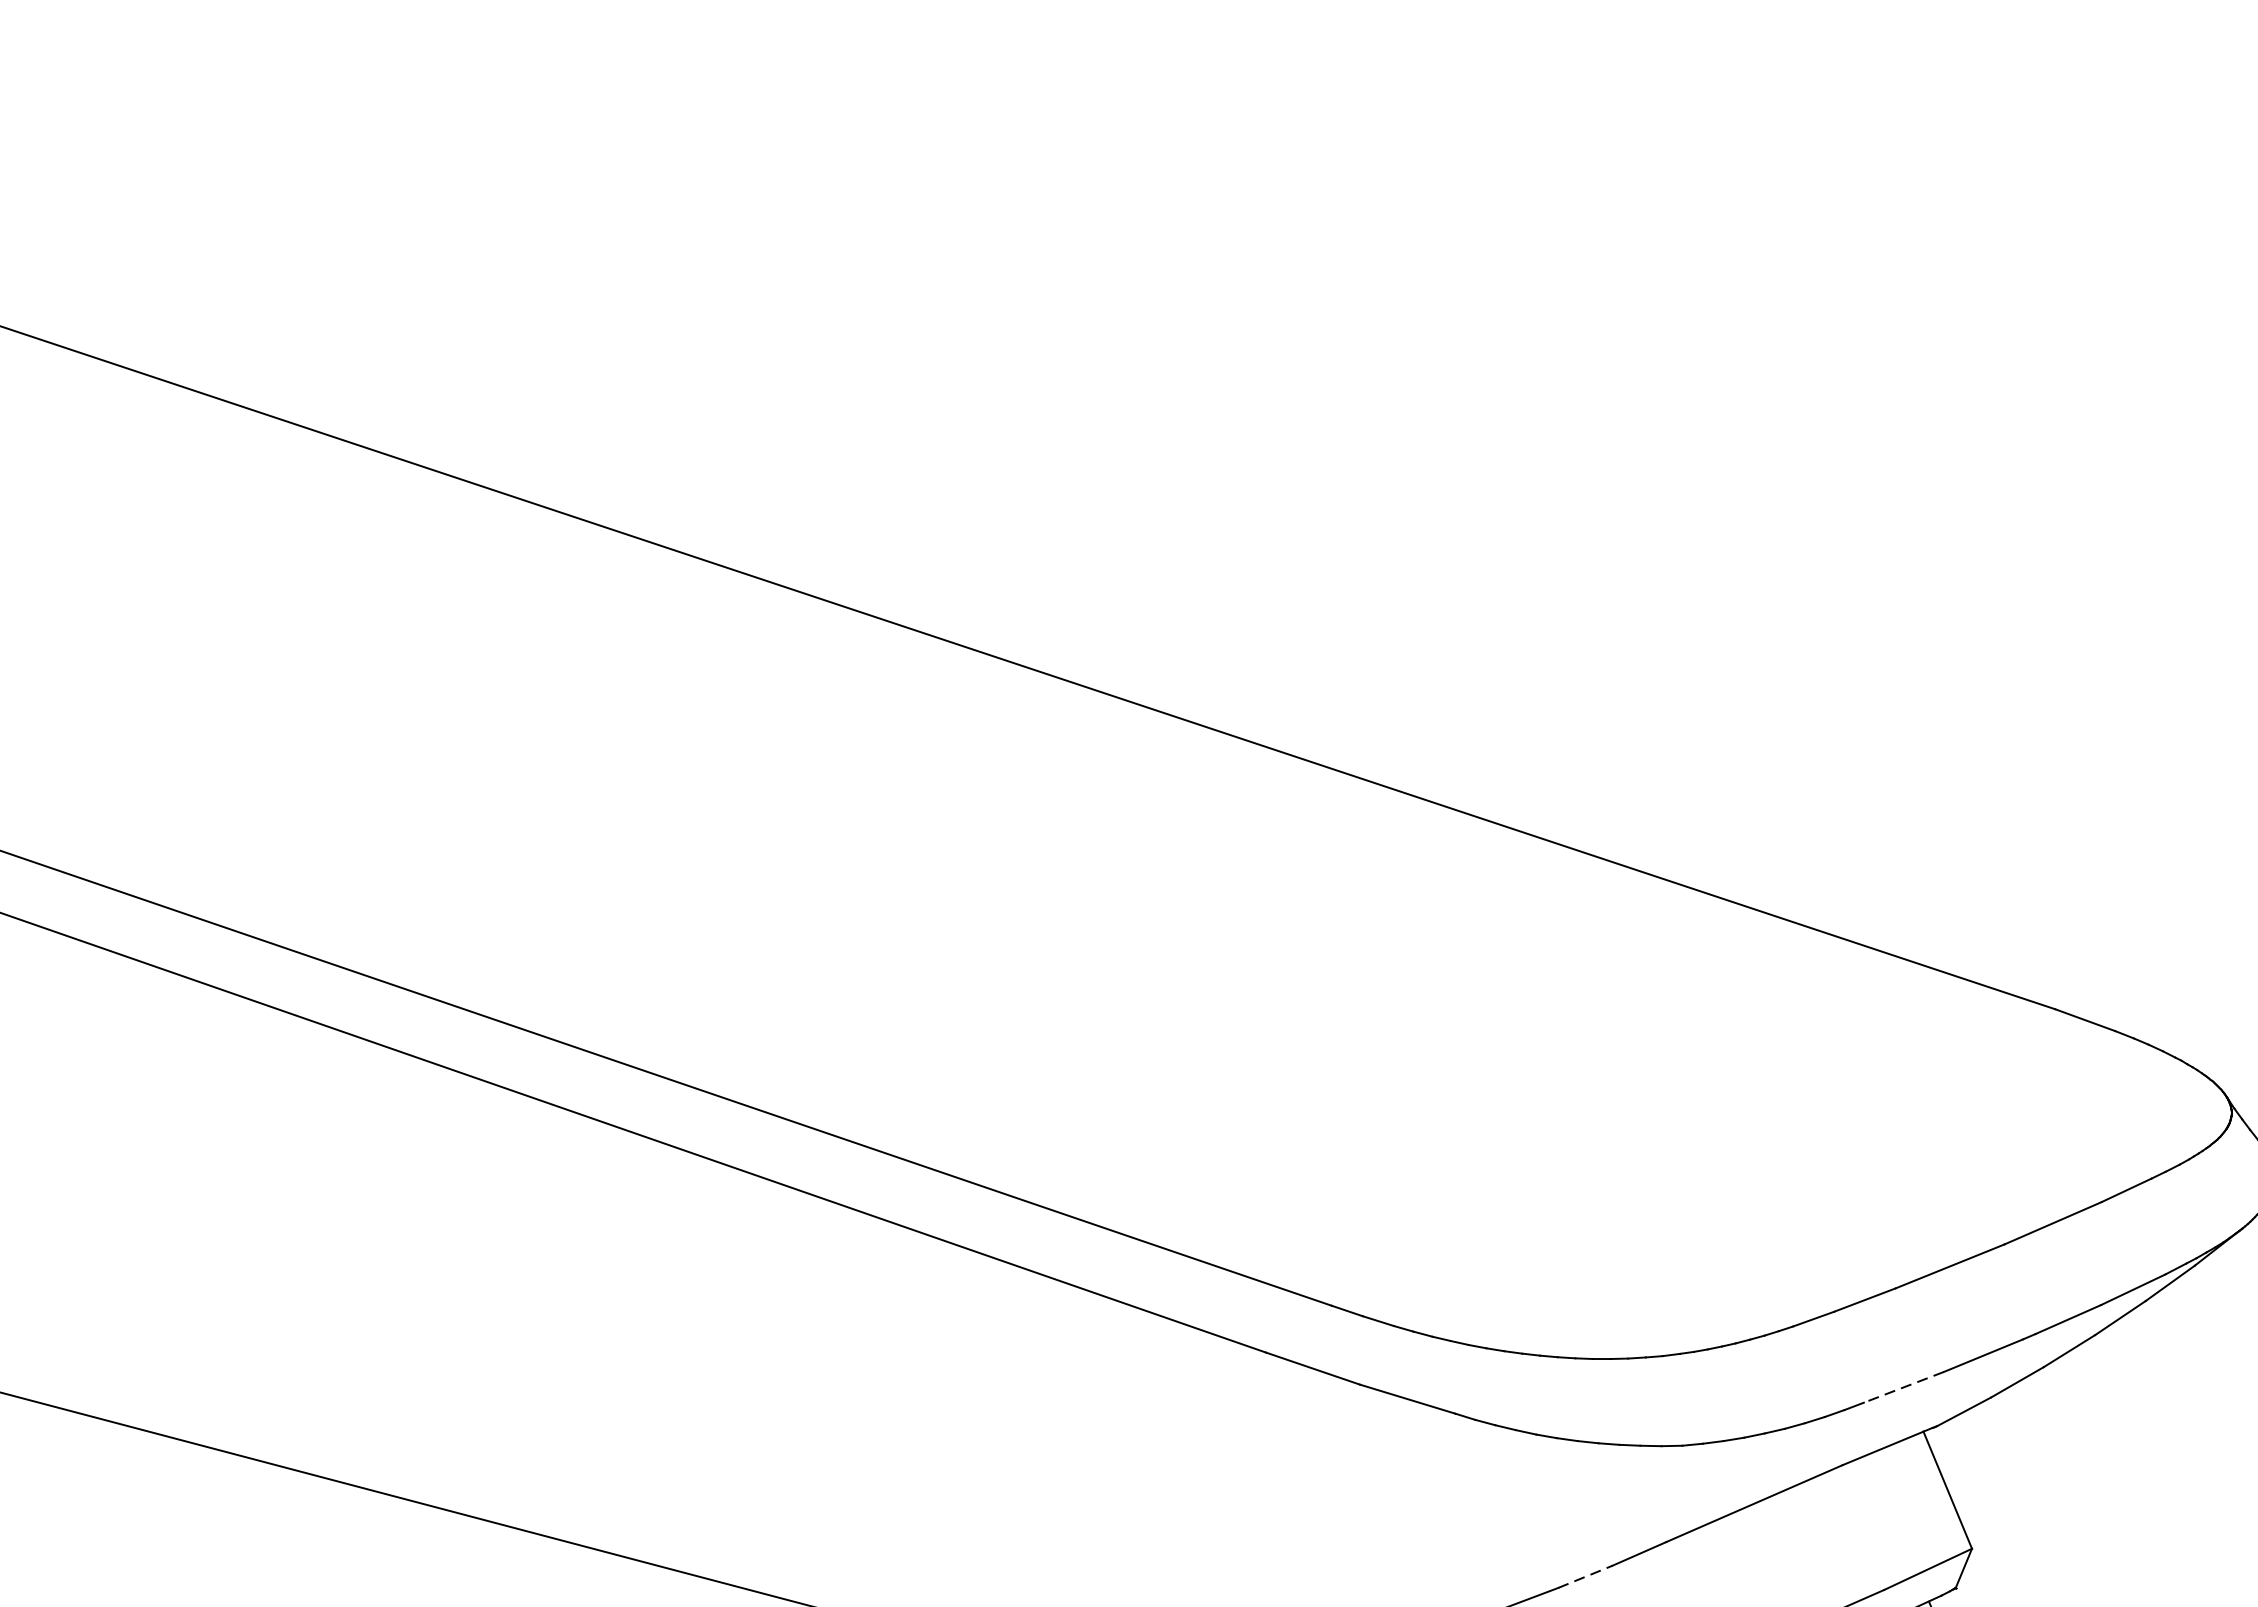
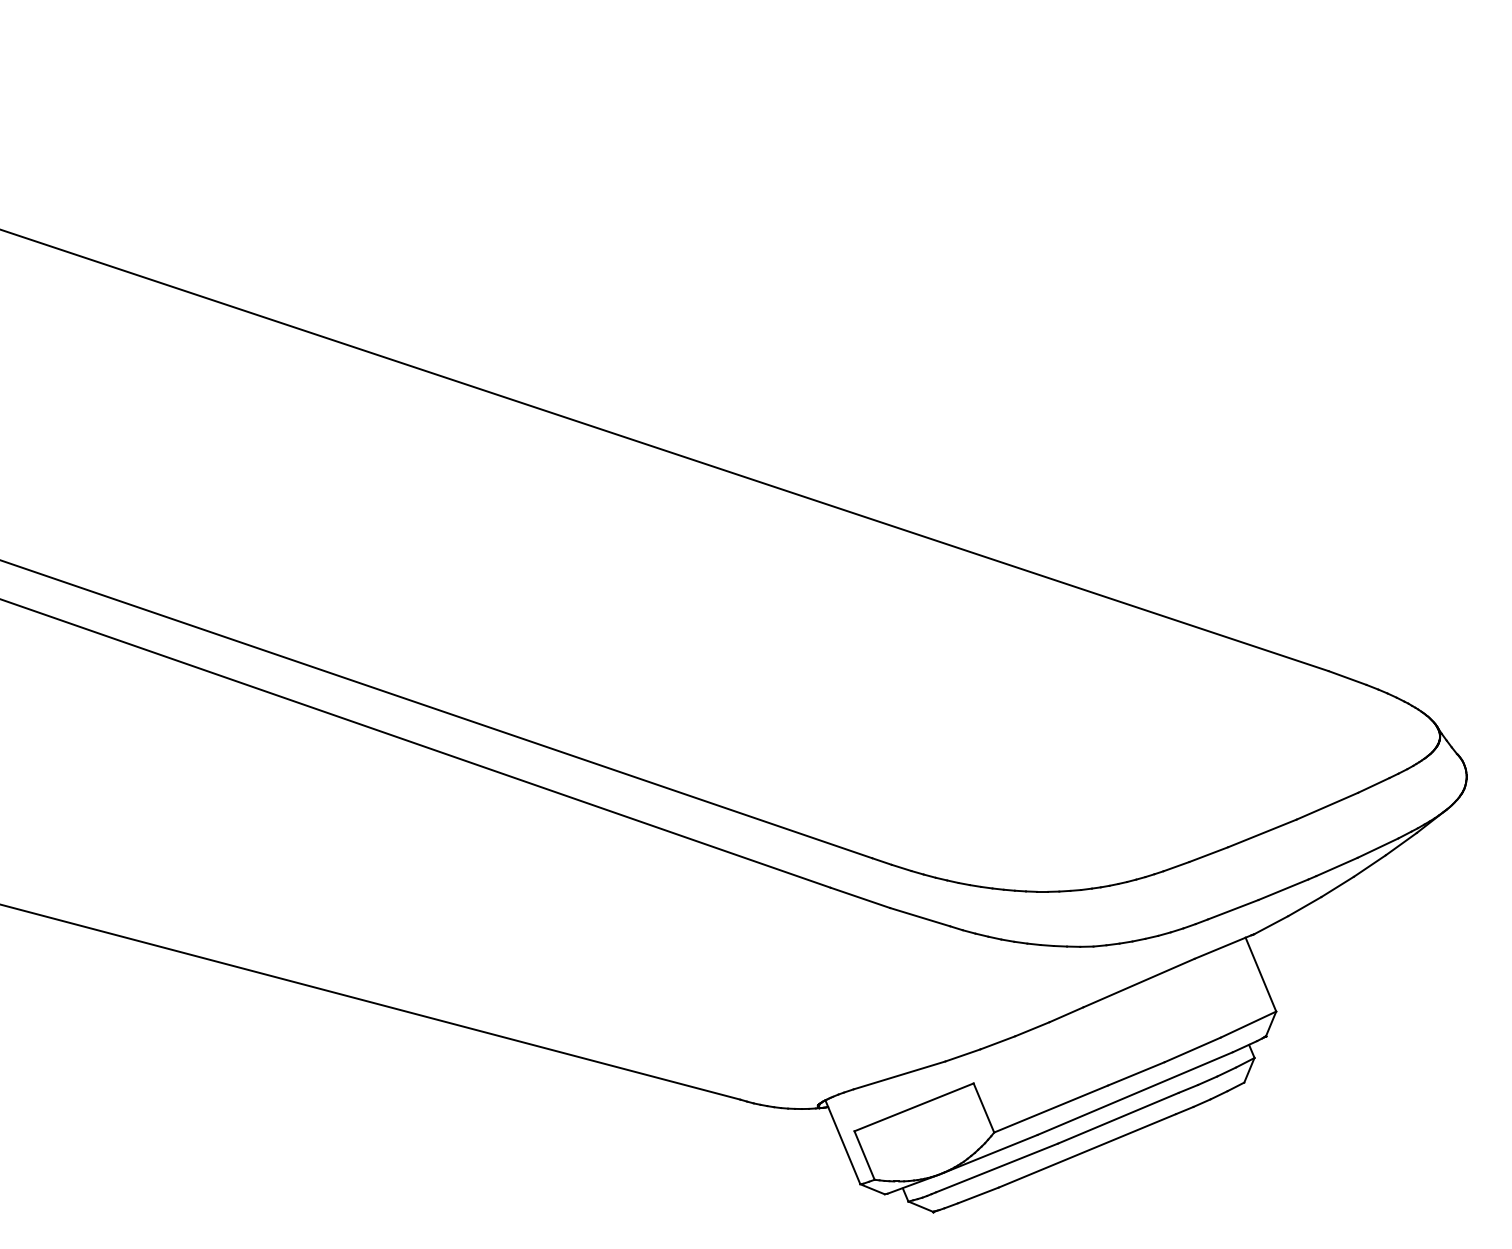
line: (1902, 1386) -> (1232, 909), dashed -> solid
line: (1585, 1577) -> (1032, 1029), dashed -> solid

